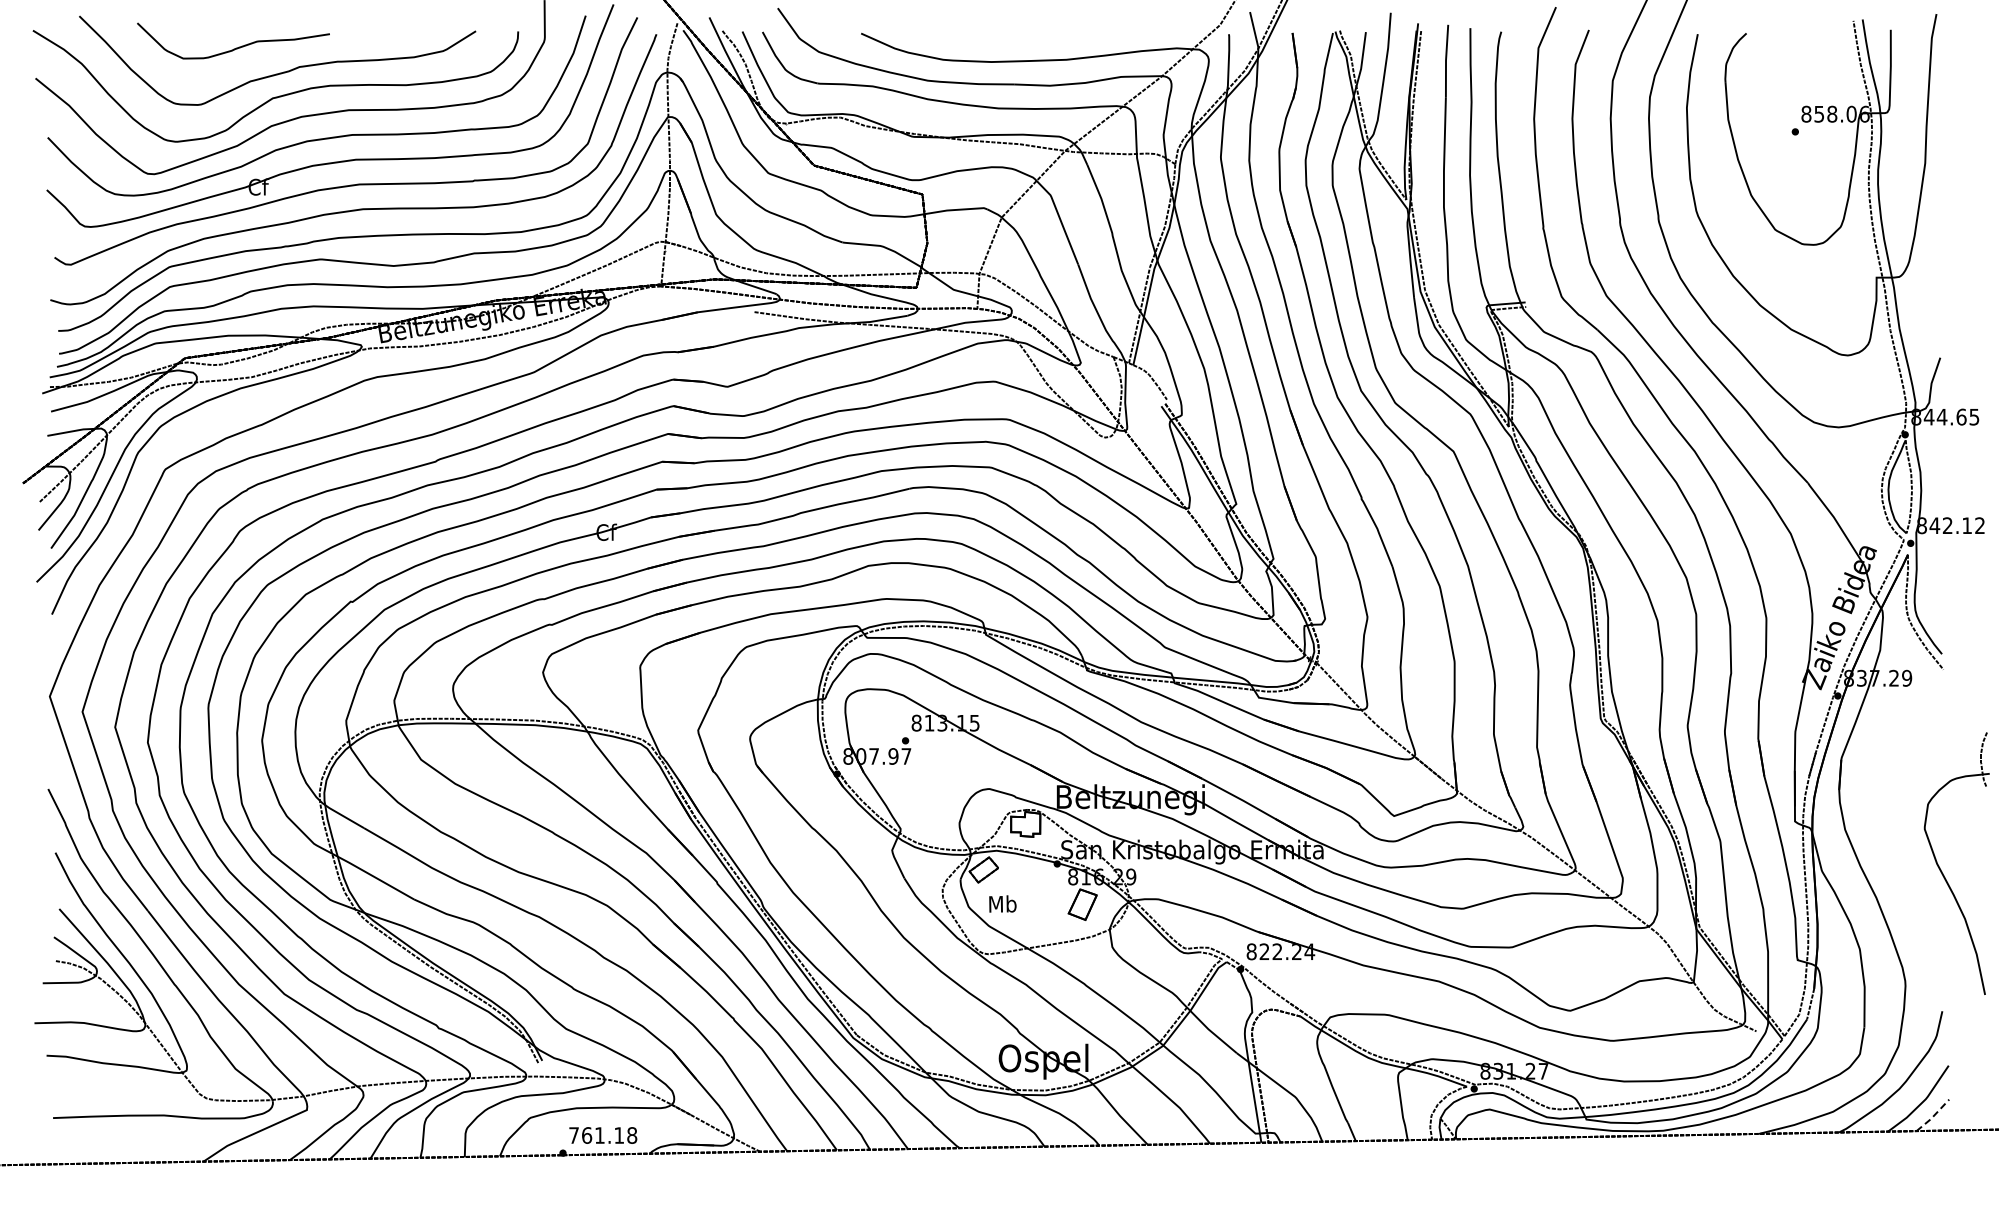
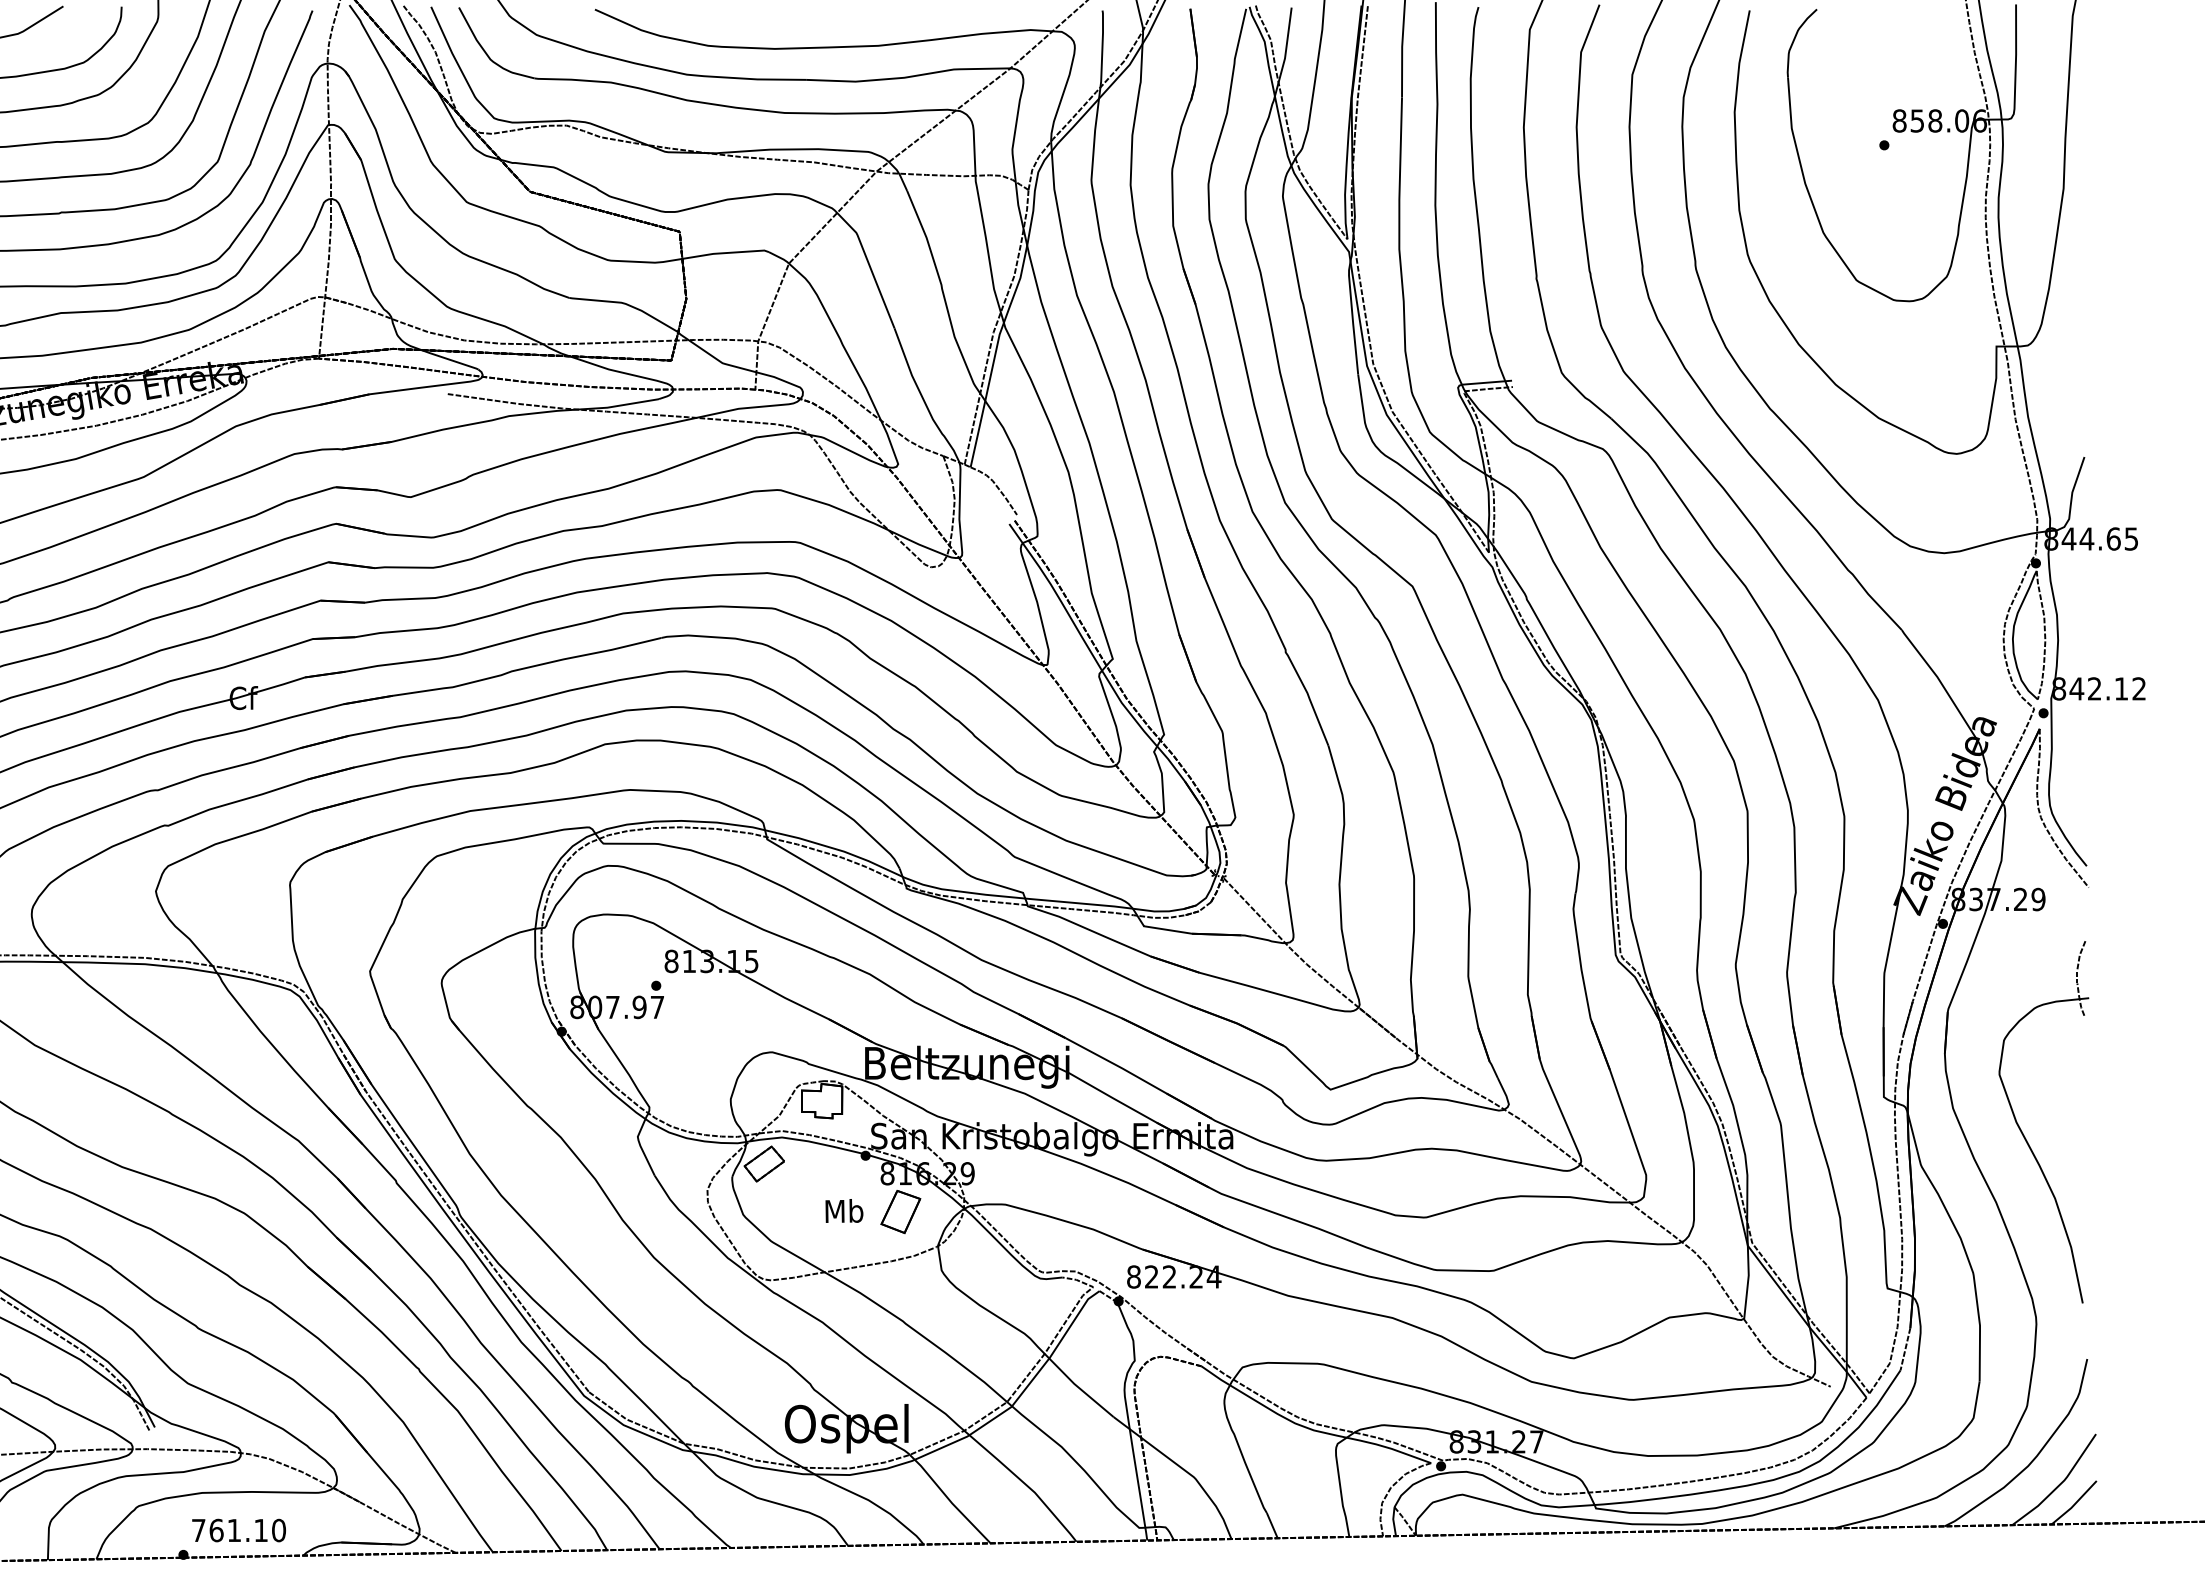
part: (1942, 871) -> (2023, 1133), moved
text: (1002, 903) -> (843, 1210), moved
line: (1933, 1116) -> (2075, 1504), dashed -> solid
text: (632, 1135) -> (279, 1530), 761.18 -> 761.10

